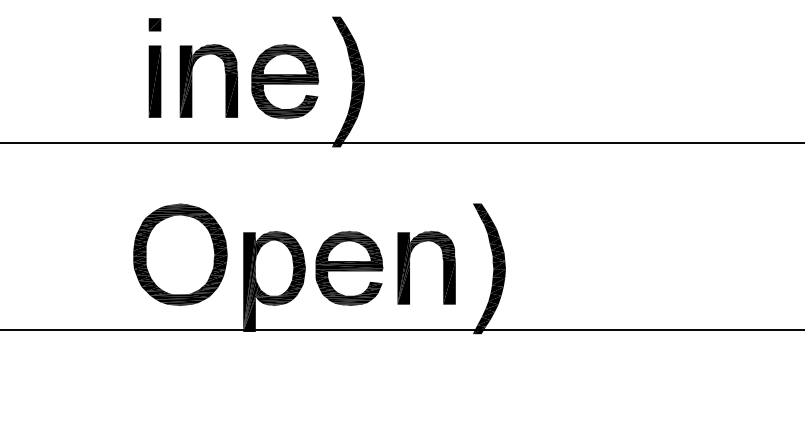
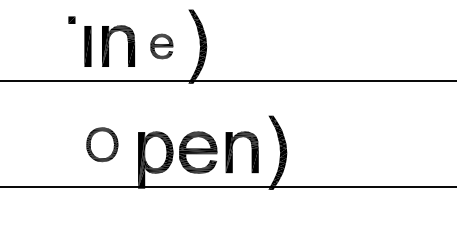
part: (154, 23) -> (71, 19), moved
part: (284, 81) -> (161, 46), size x0.6
part: (180, 254) -> (102, 144), size x0.6

